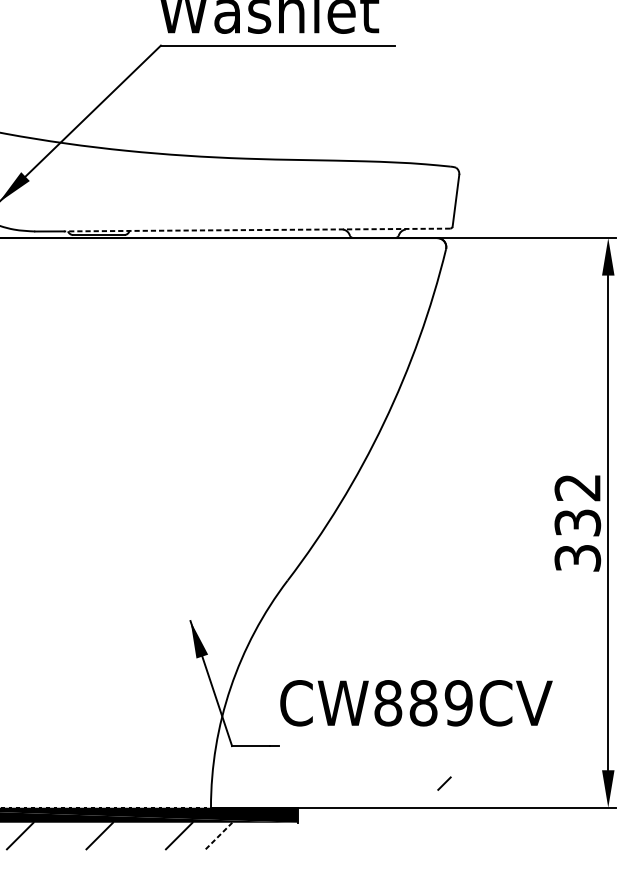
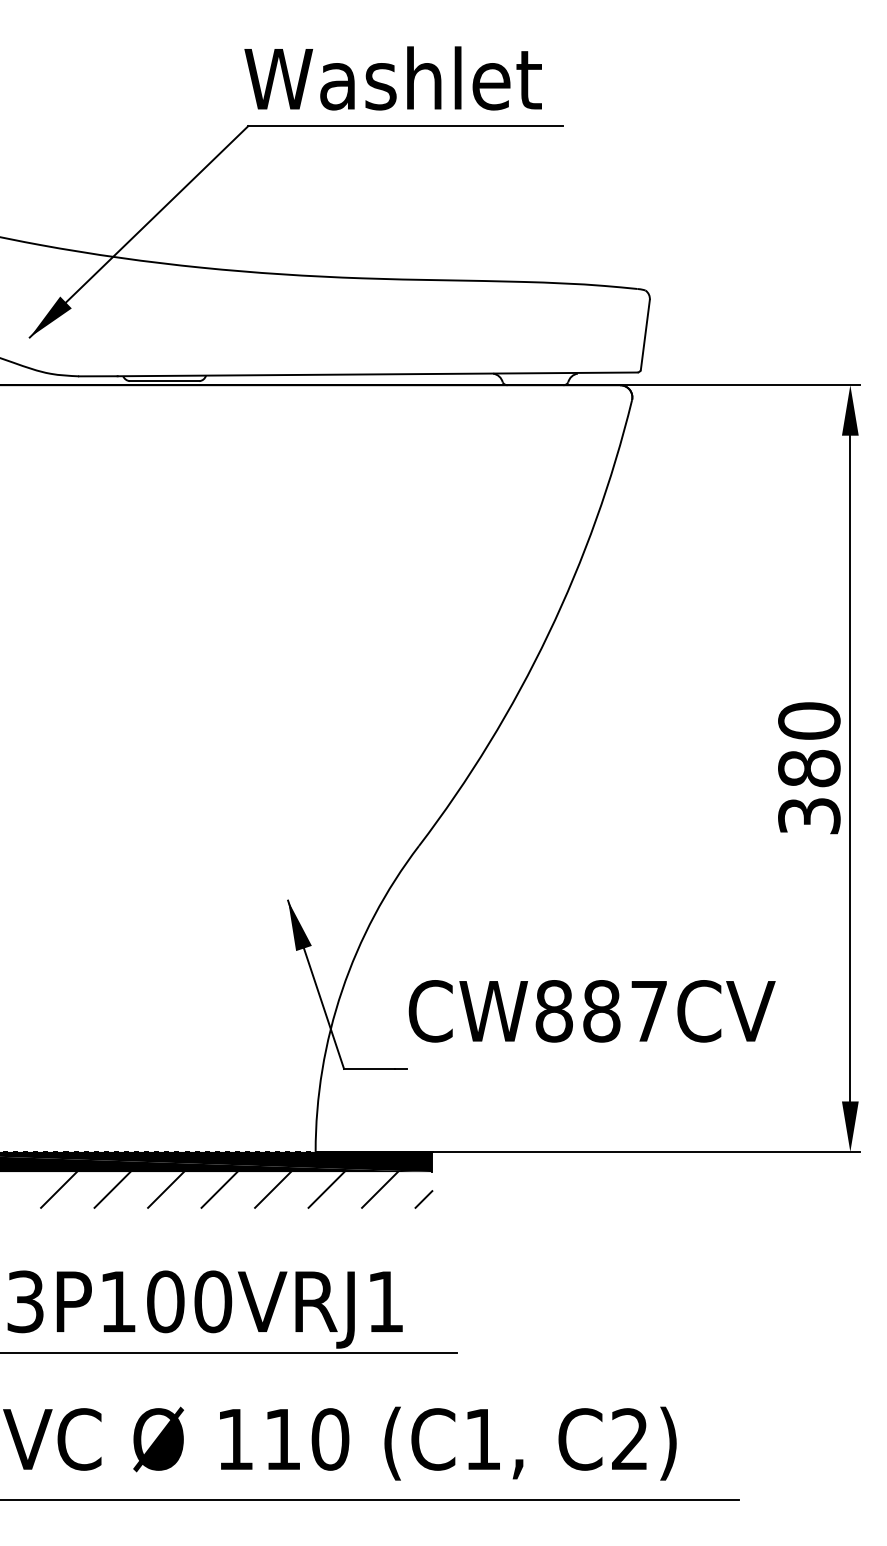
line: (256, 230) -> (377, 374), dashed -> solid
text: (577, 505) -> (809, 744), 332 -> 380
text: (458, 703) -> (648, 1011), CW889CV -> CW887CV
line: (444, 783) -> (423, 1199), moved
line: (60, 835) -> (112, 1189), added
line: (139, 835) -> (219, 1189), added
line: (219, 835) -> (326, 1189), dashed -> solid
line: (258, 835) -> (379, 1189), added

